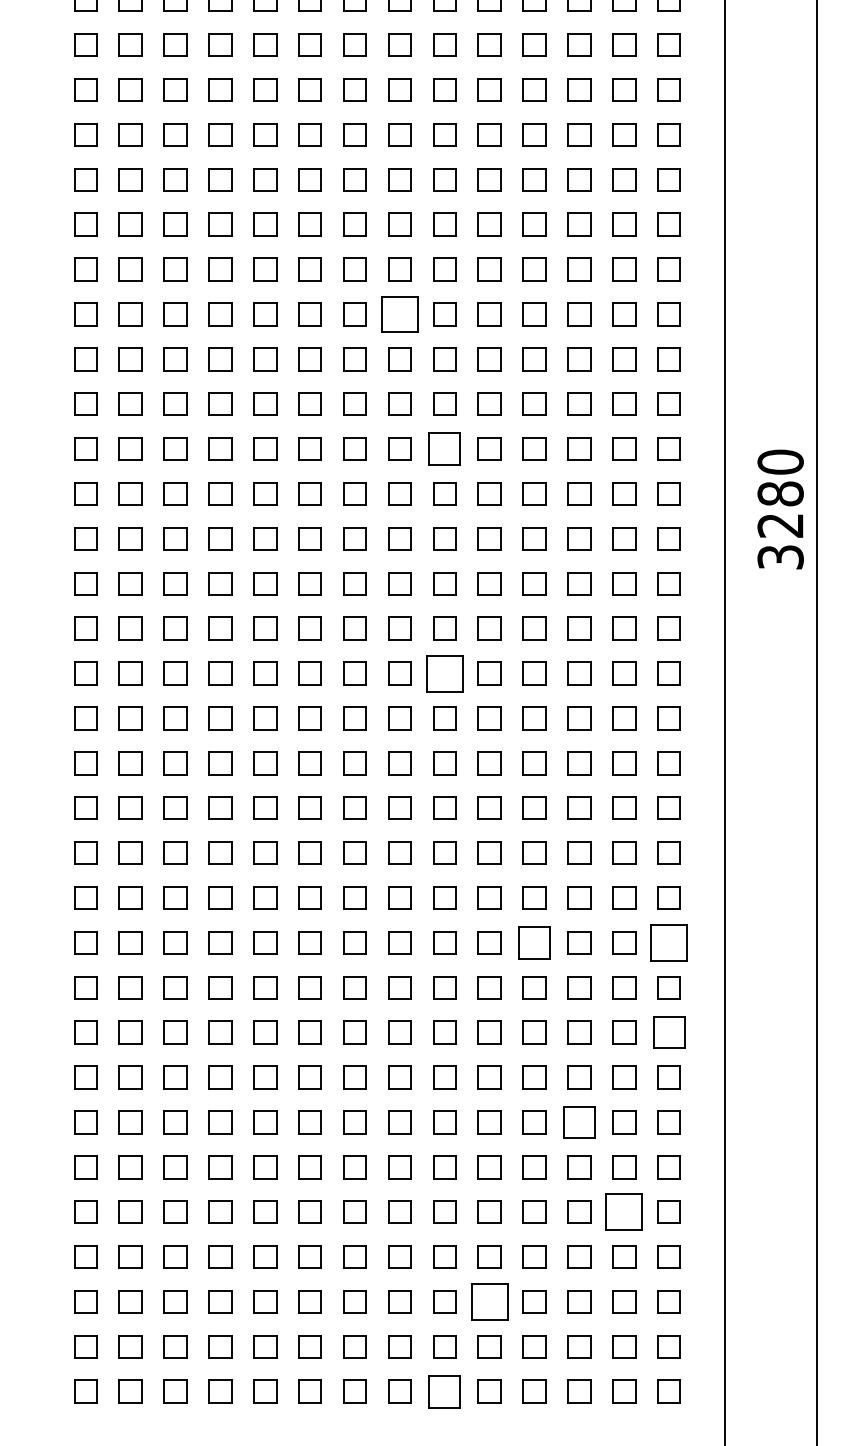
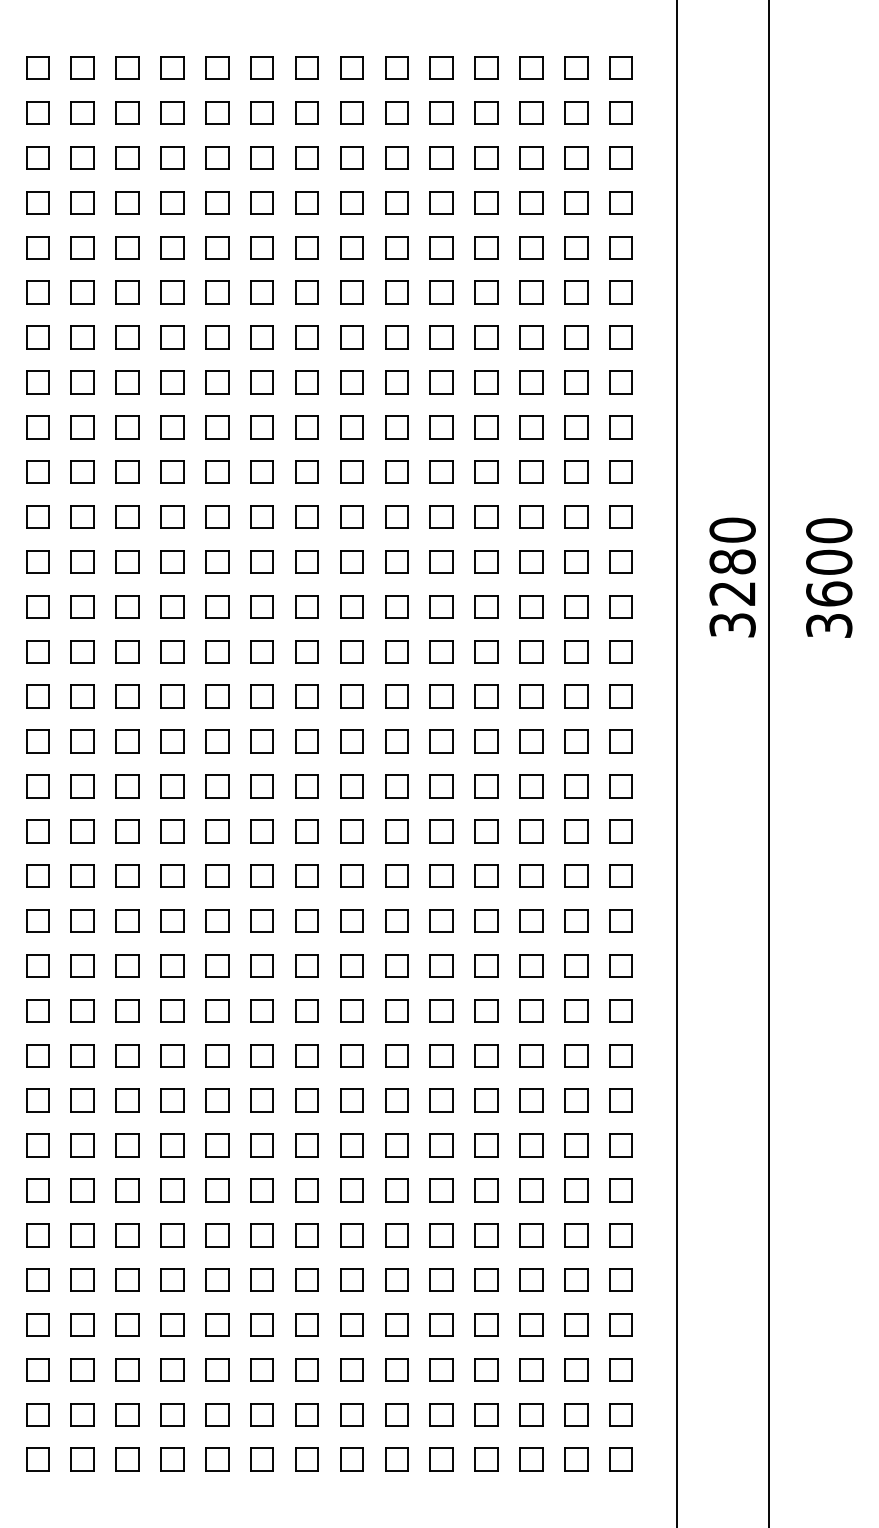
part: (399, 314) -> (351, 382), size x0.62
part: (444, 448) -> (396, 516), size x0.71
part: (444, 673) -> (396, 741), size x0.62
part: (534, 942) -> (486, 1010), size x0.71
part: (668, 942) -> (620, 1010), size x0.62
part: (668, 1032) -> (620, 1100), size x0.71
part: (579, 1122) -> (531, 1190), size x0.71
part: (624, 1211) -> (576, 1279), size x0.62
part: (489, 1301) -> (441, 1369), size x0.62
part: (444, 1391) -> (396, 1459), size x0.71

